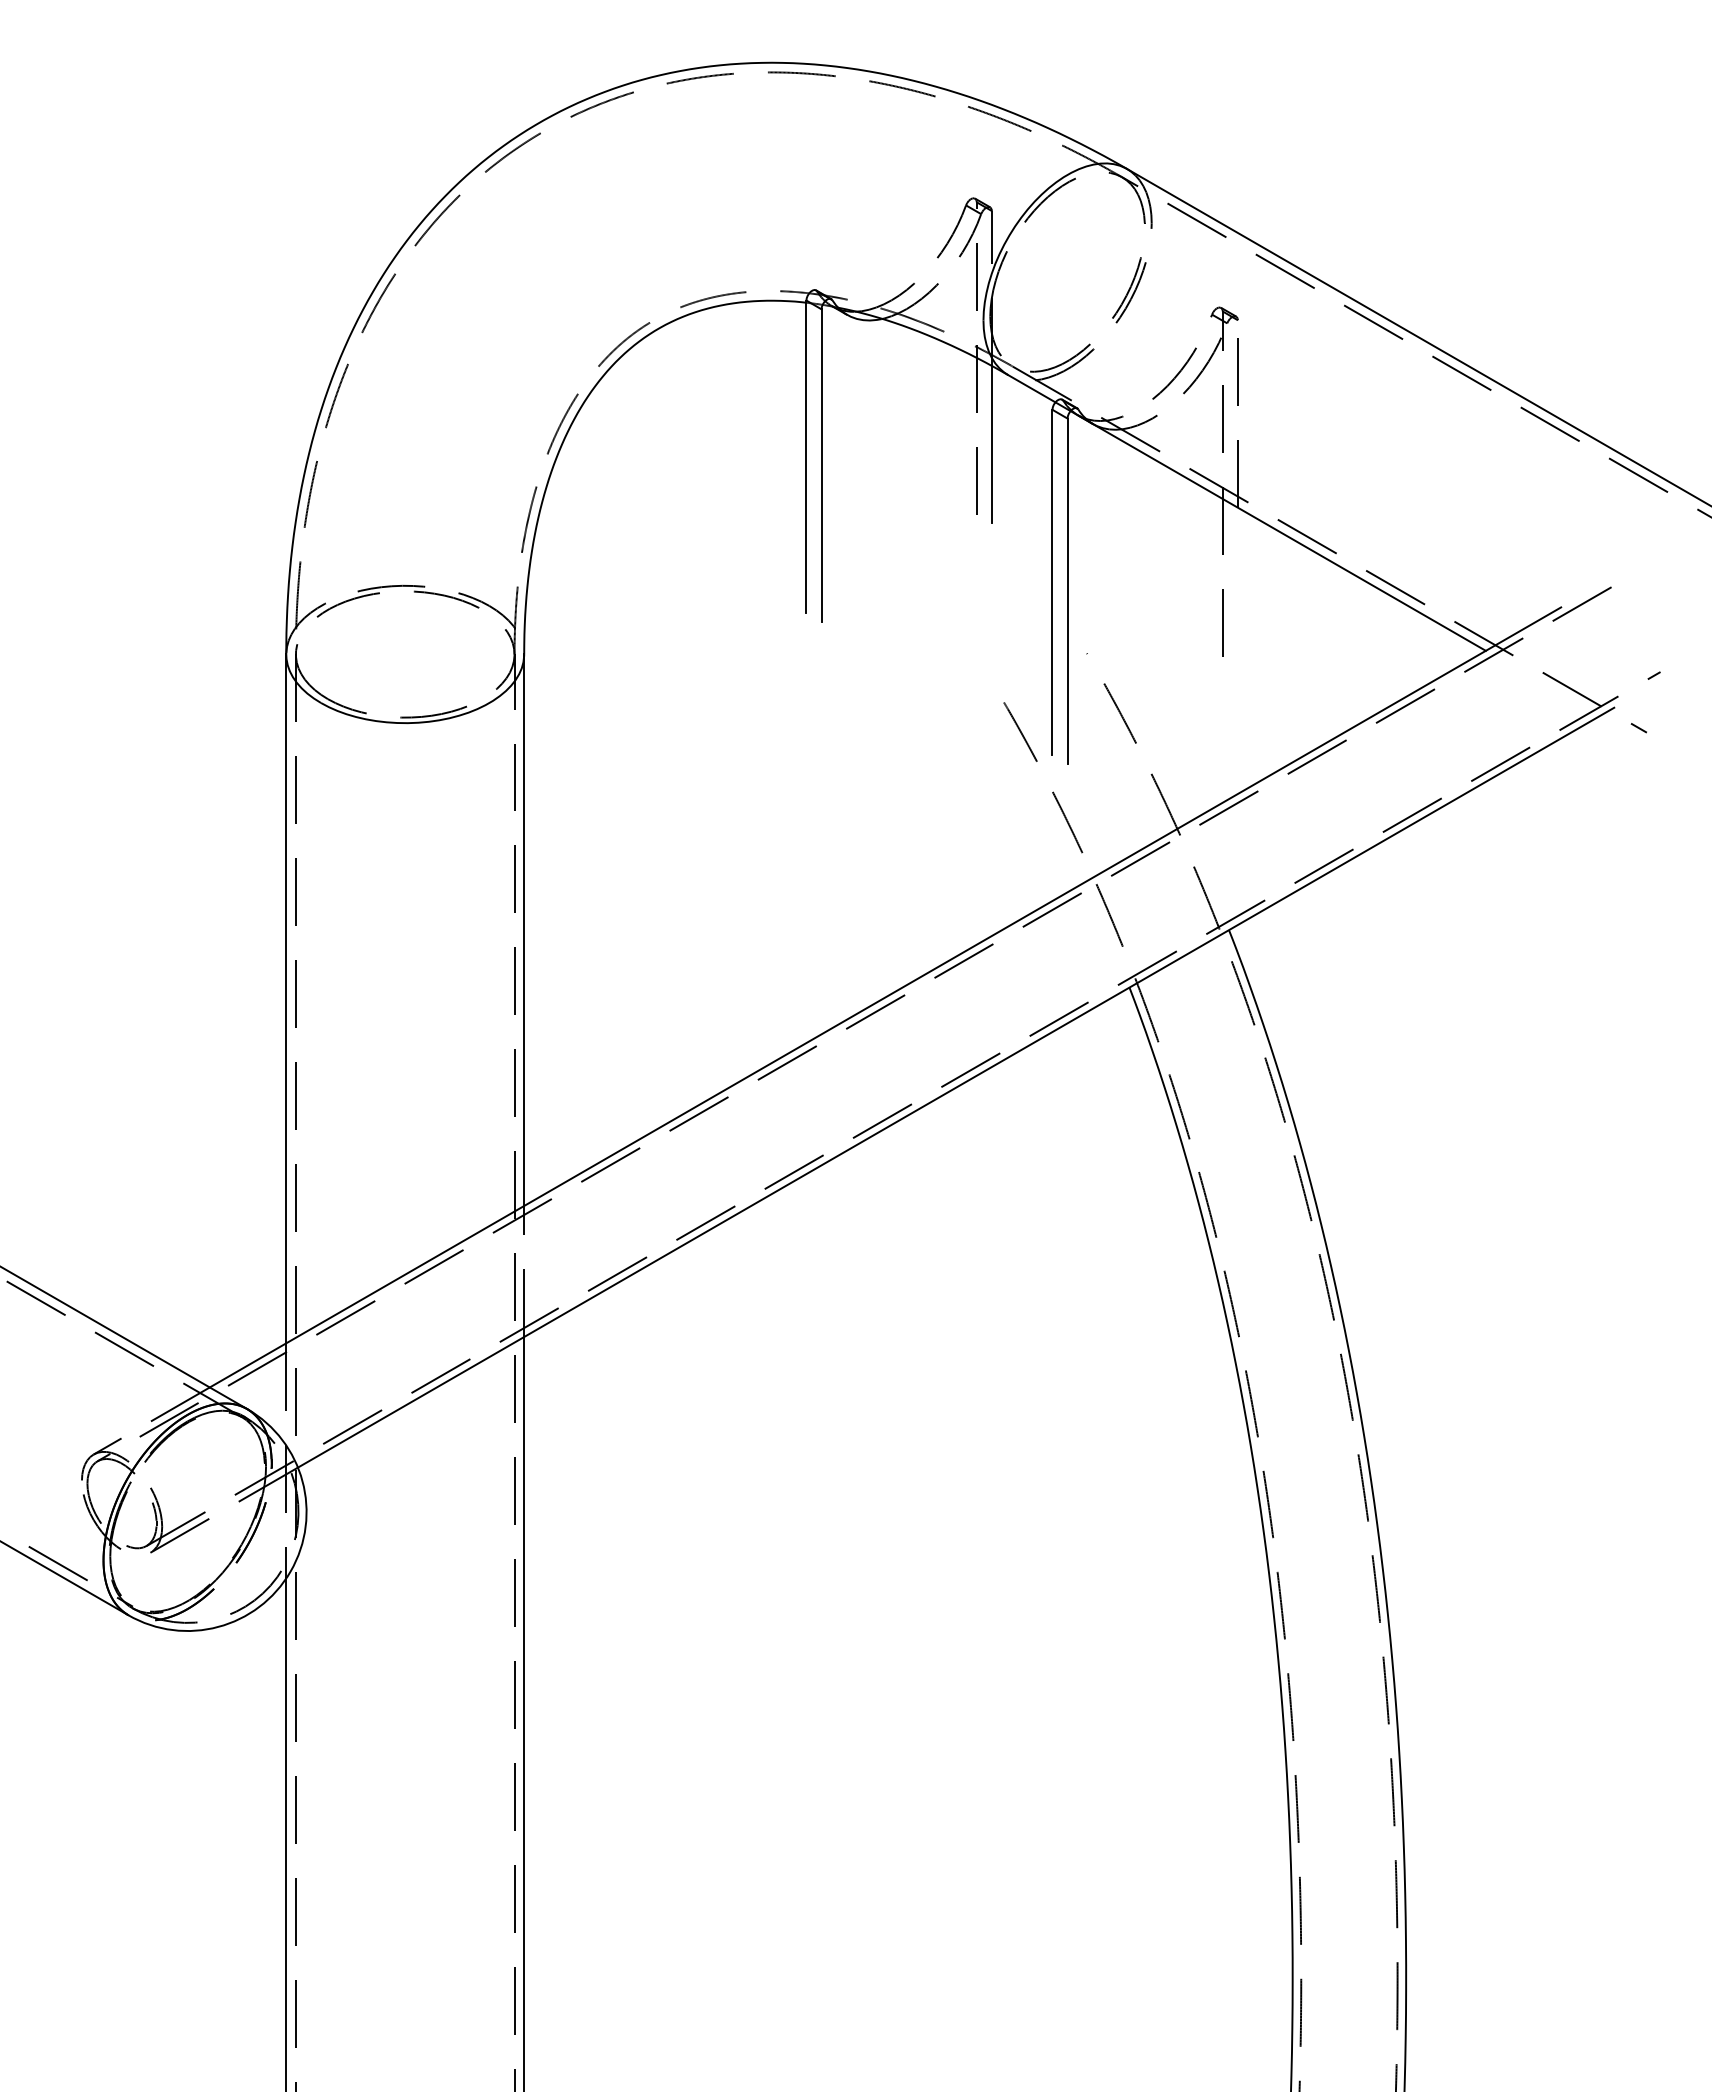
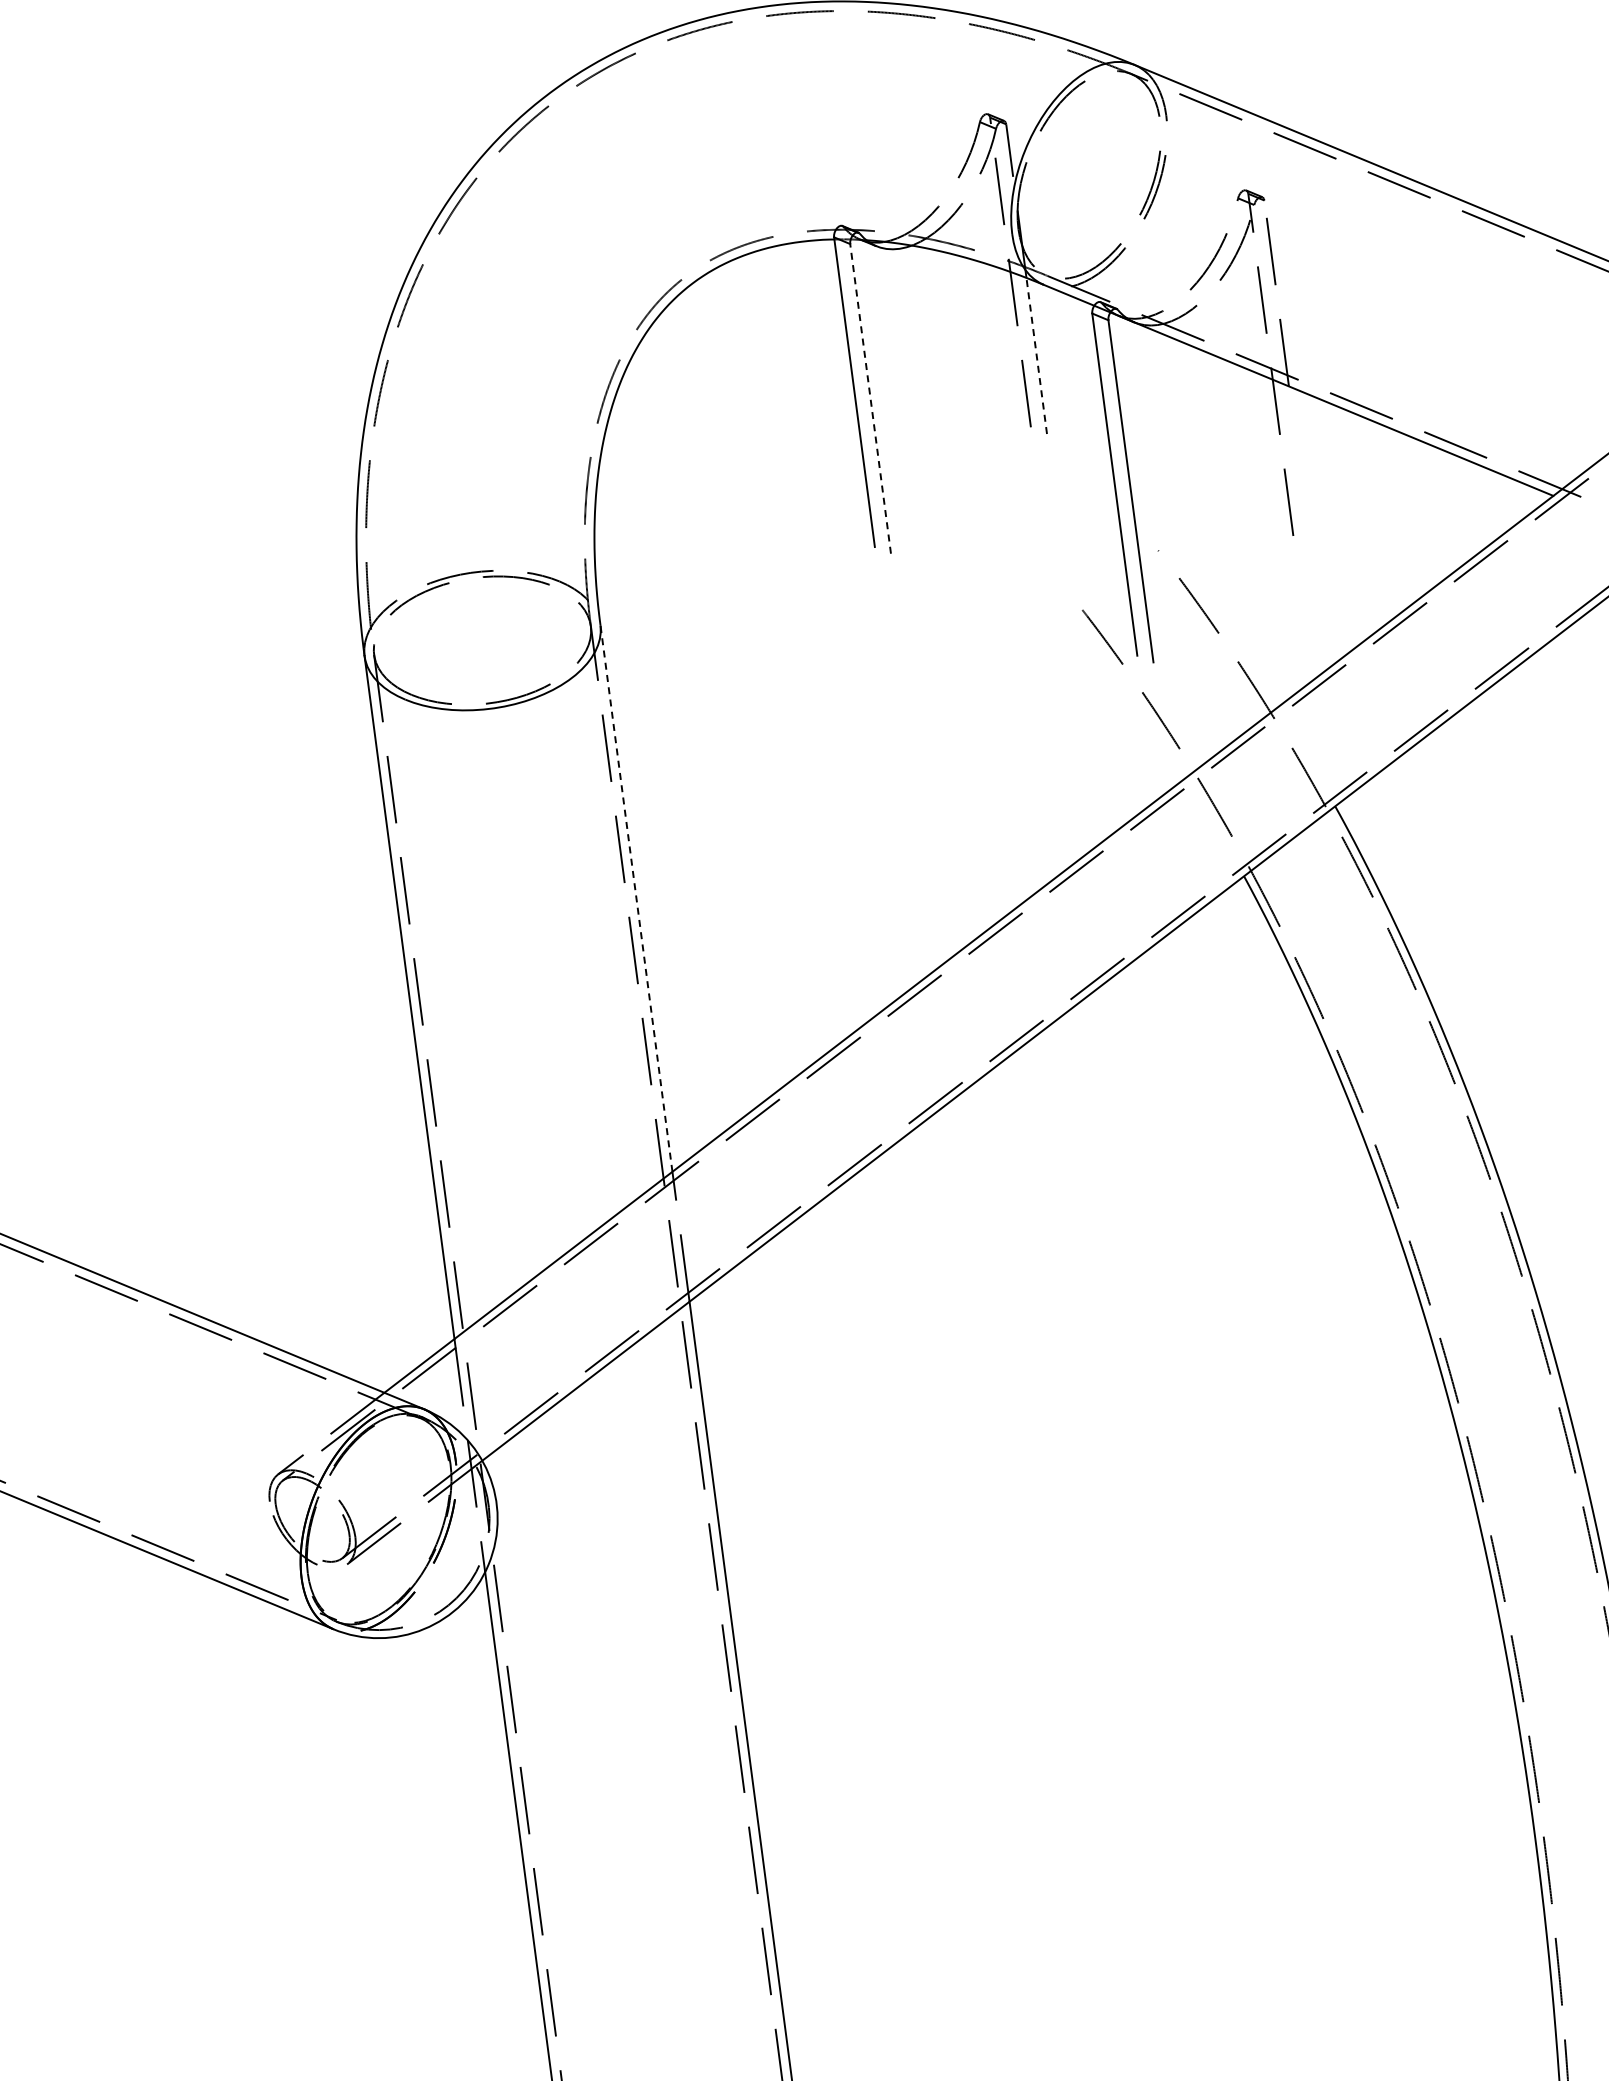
line: (991, 444) -> (1036, 355), solid -> dashed
line: (821, 465) -> (870, 398), solid -> dashed
line: (524, 930) -> (636, 898), solid -> dashed

